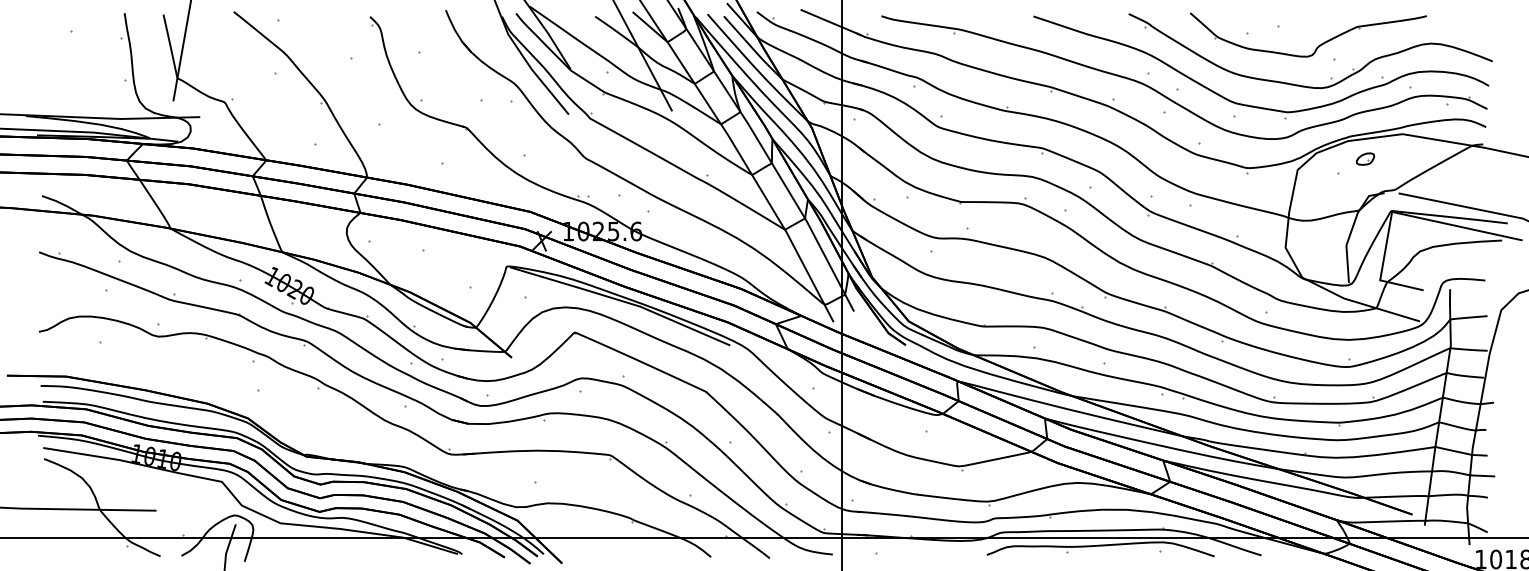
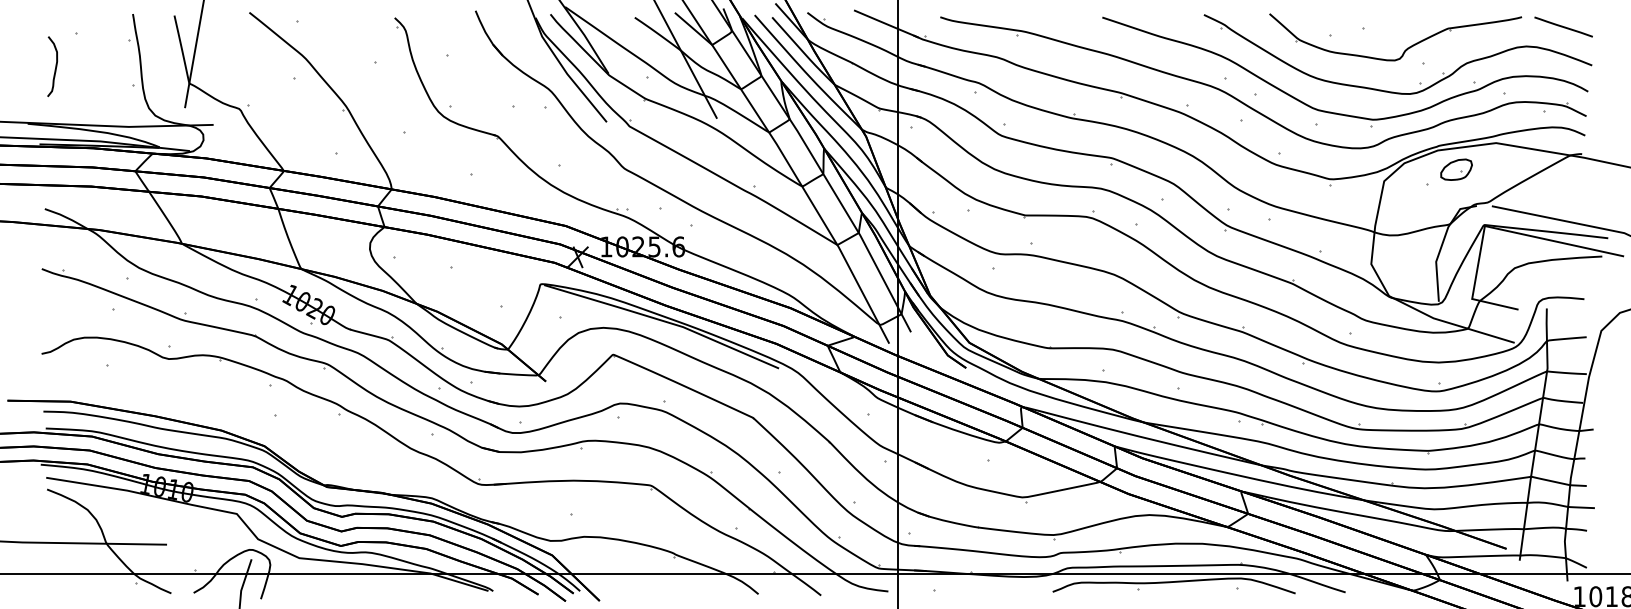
line: (1465, 25) -> (1563, 27), added
curve: (51, 62) -> (55, 66), added
part: (1365, 158) -> (1456, 169), size x1.67

